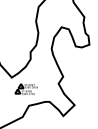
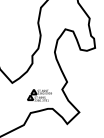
part: (25, 88) -> (38, 94), moved

